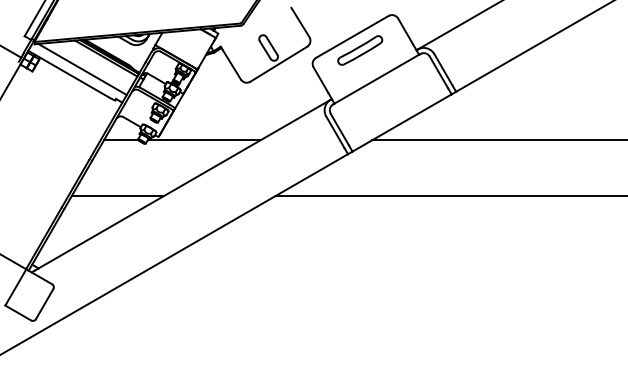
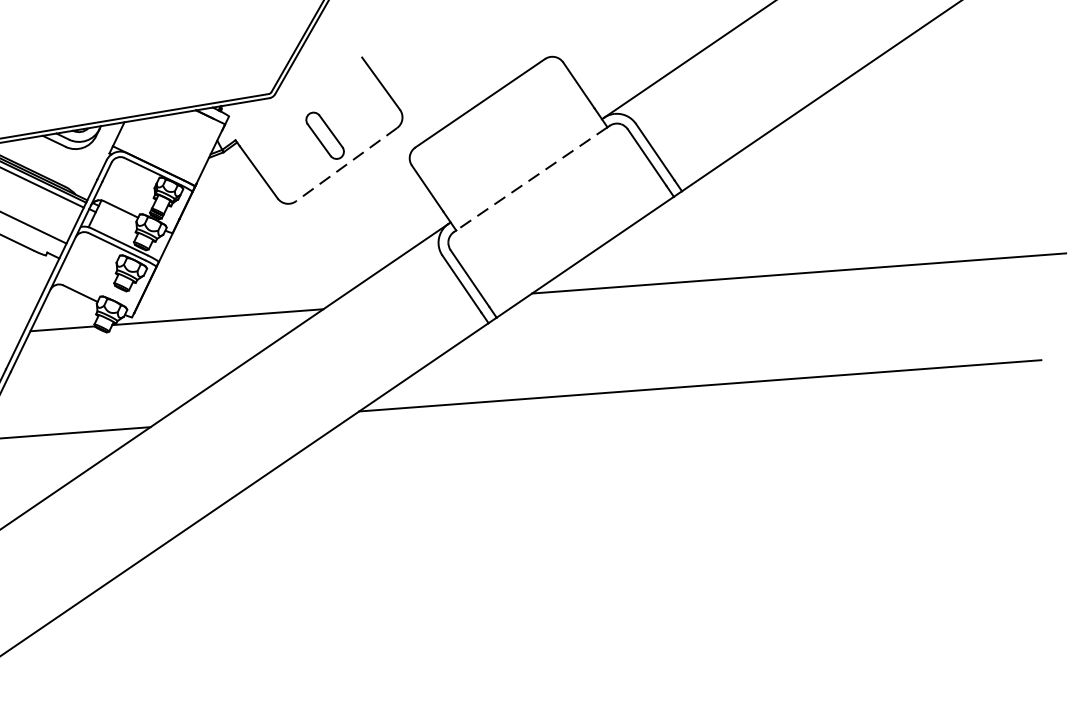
part: (360, 50) -> (497, 127), removed
line: (278, 64) -> (345, 165), solid -> dashed
line: (376, 79) -> (531, 179), solid -> dashed

